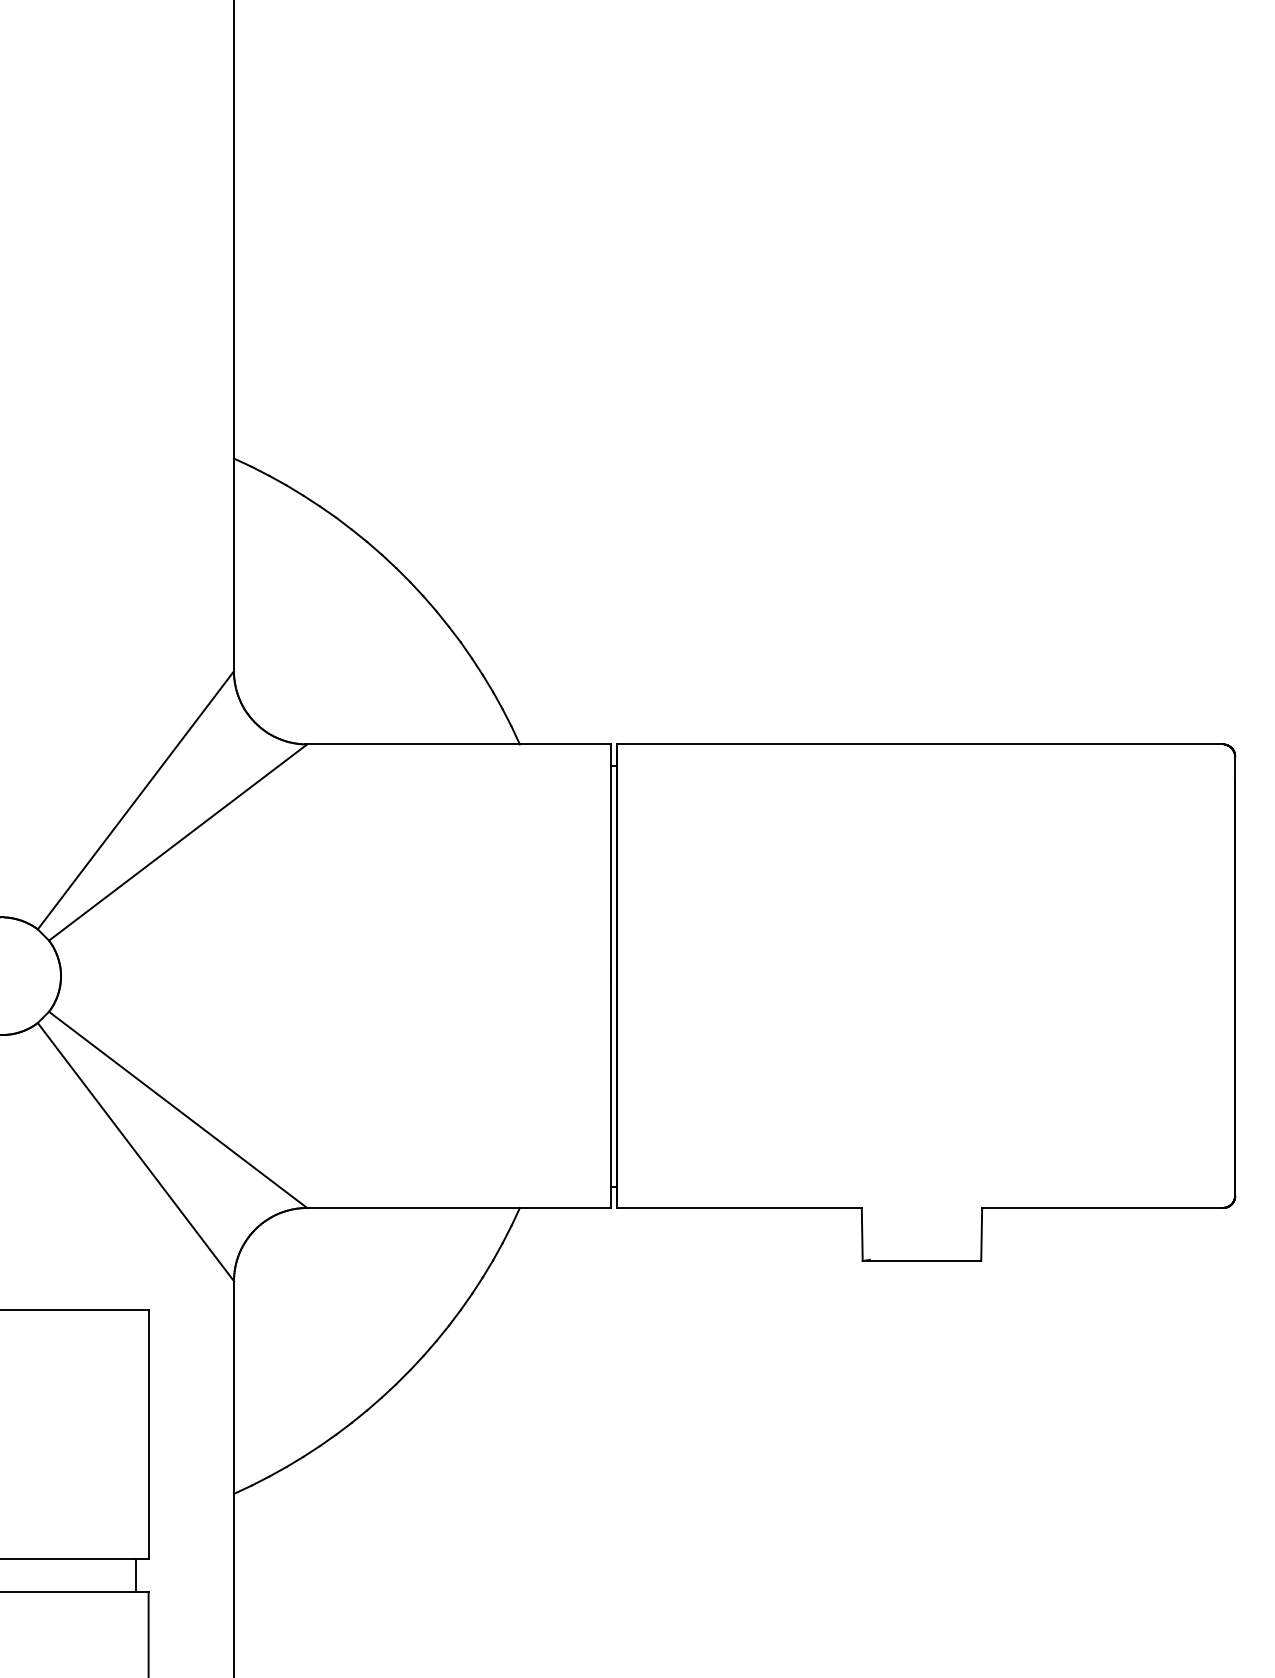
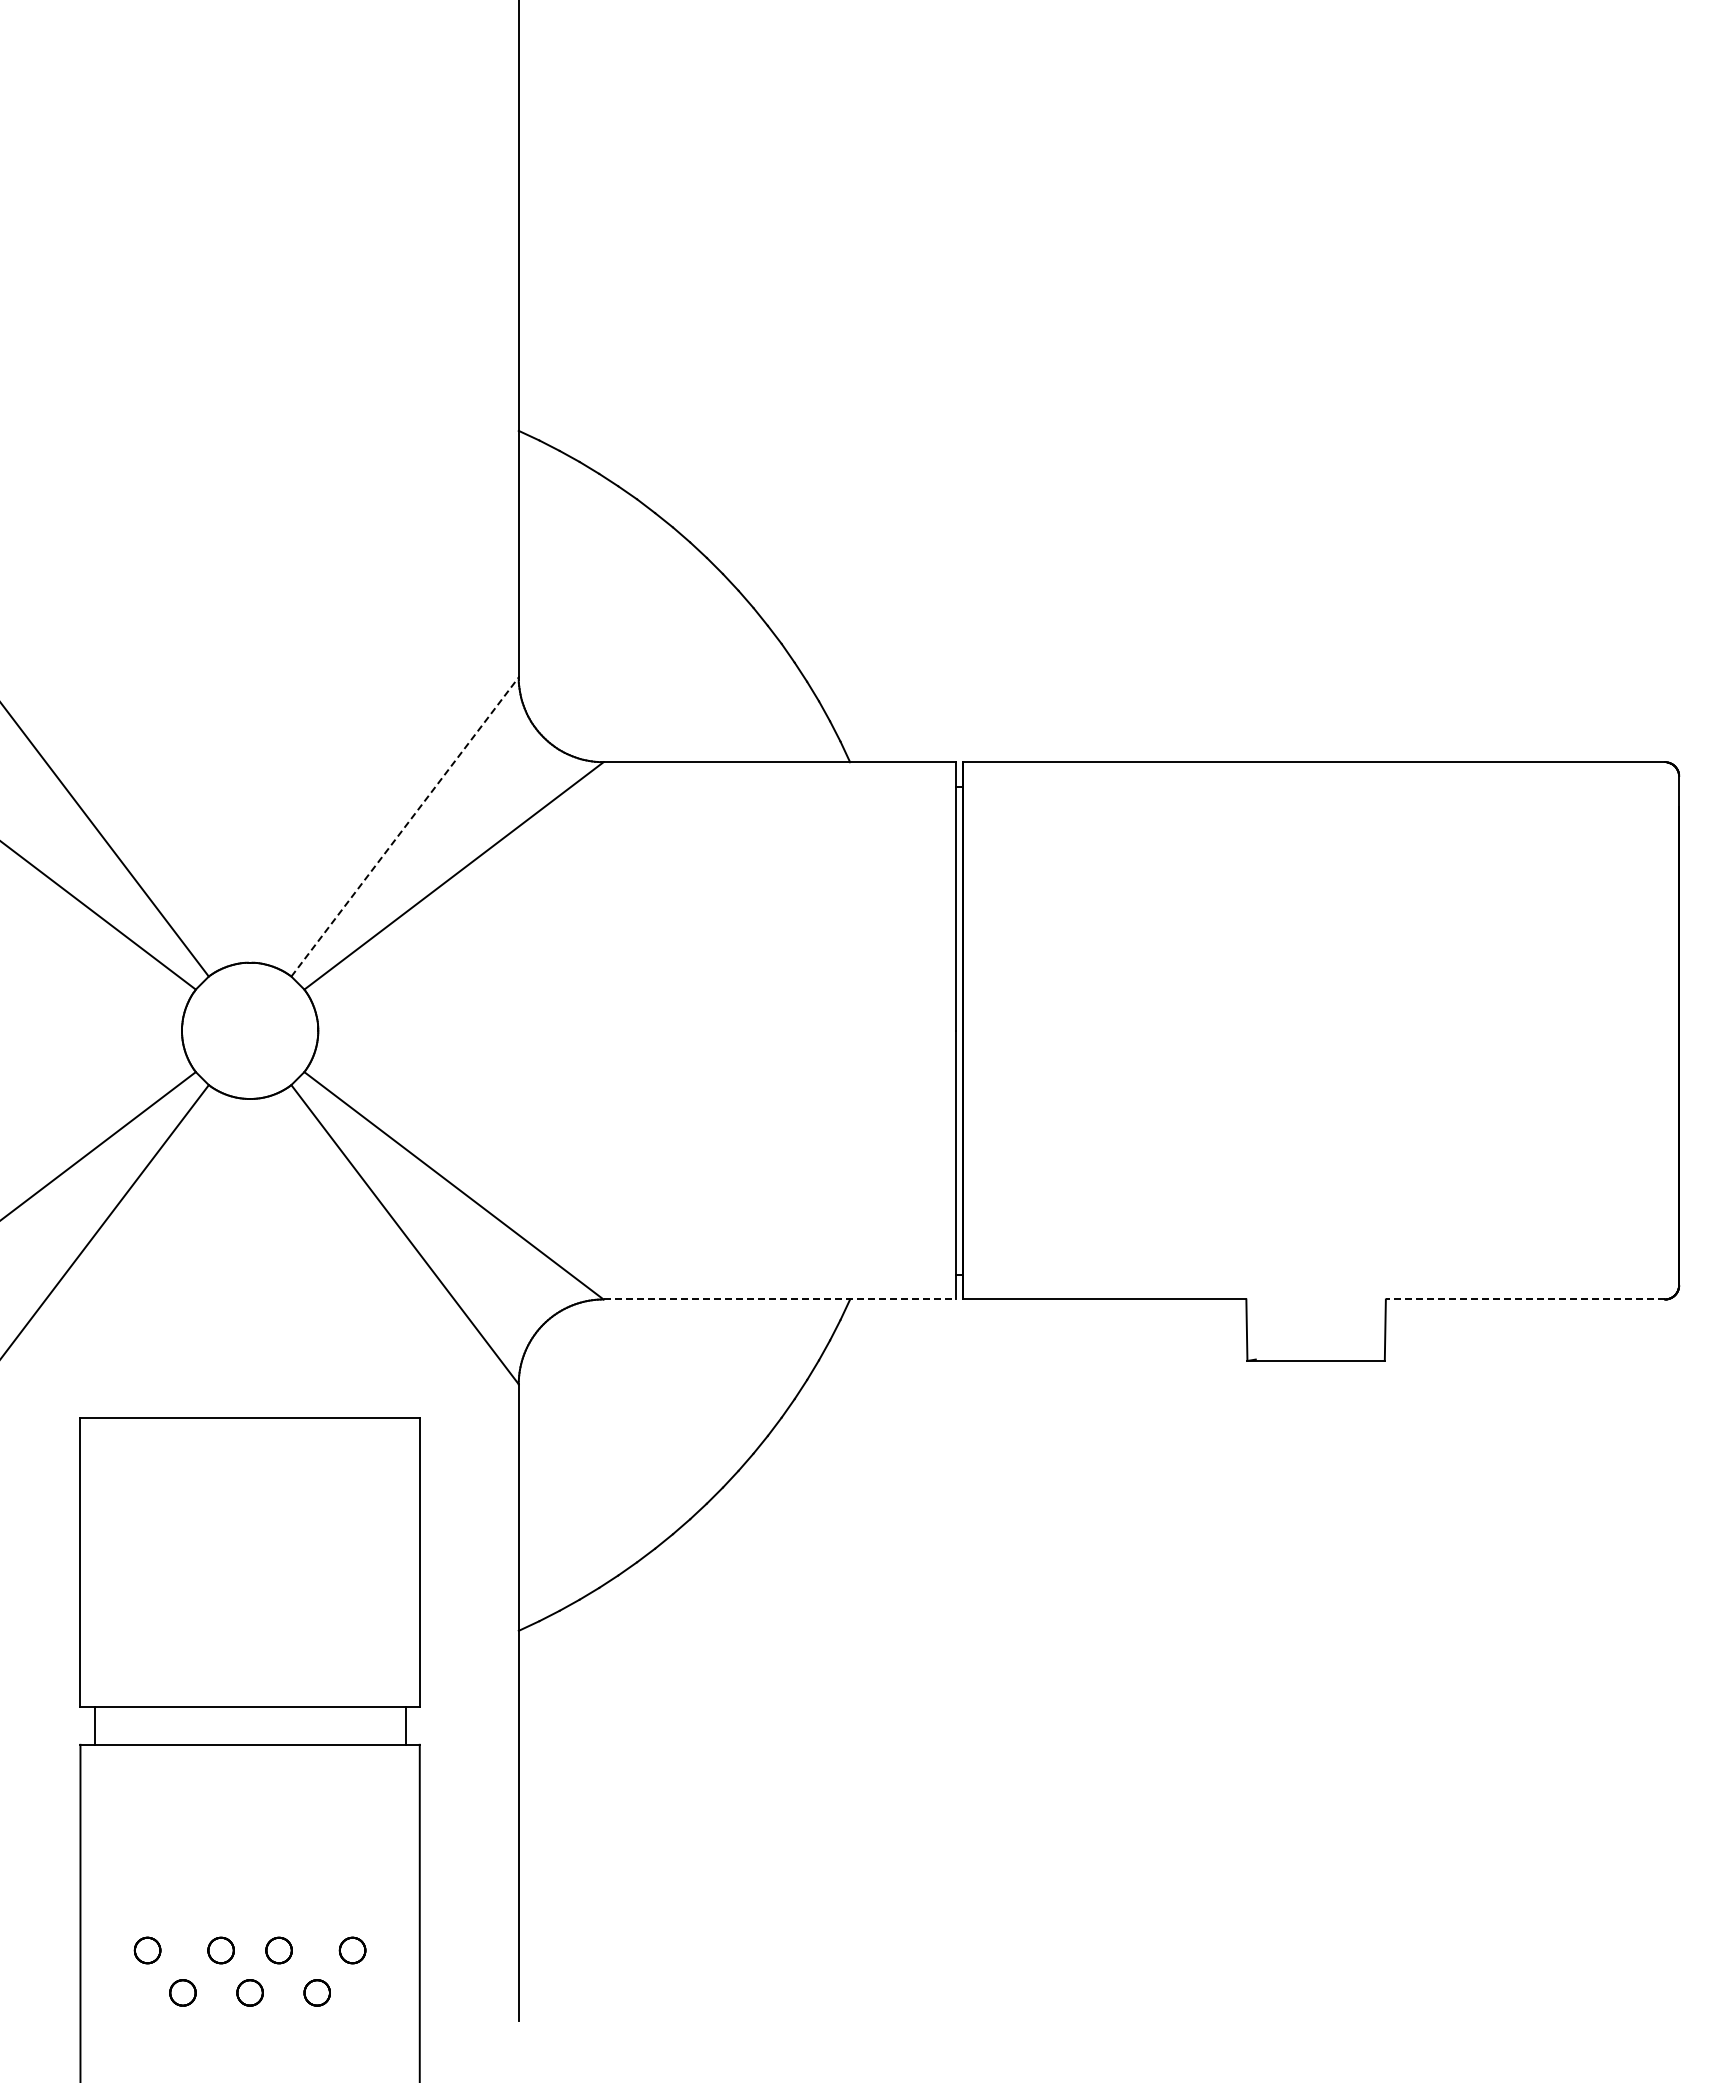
line: (136, 800) -> (405, 827), solid -> dashed
line: (459, 1208) -> (780, 1299), solid -> dashed
line: (1102, 1208) -> (1525, 1299), solid -> dashed

